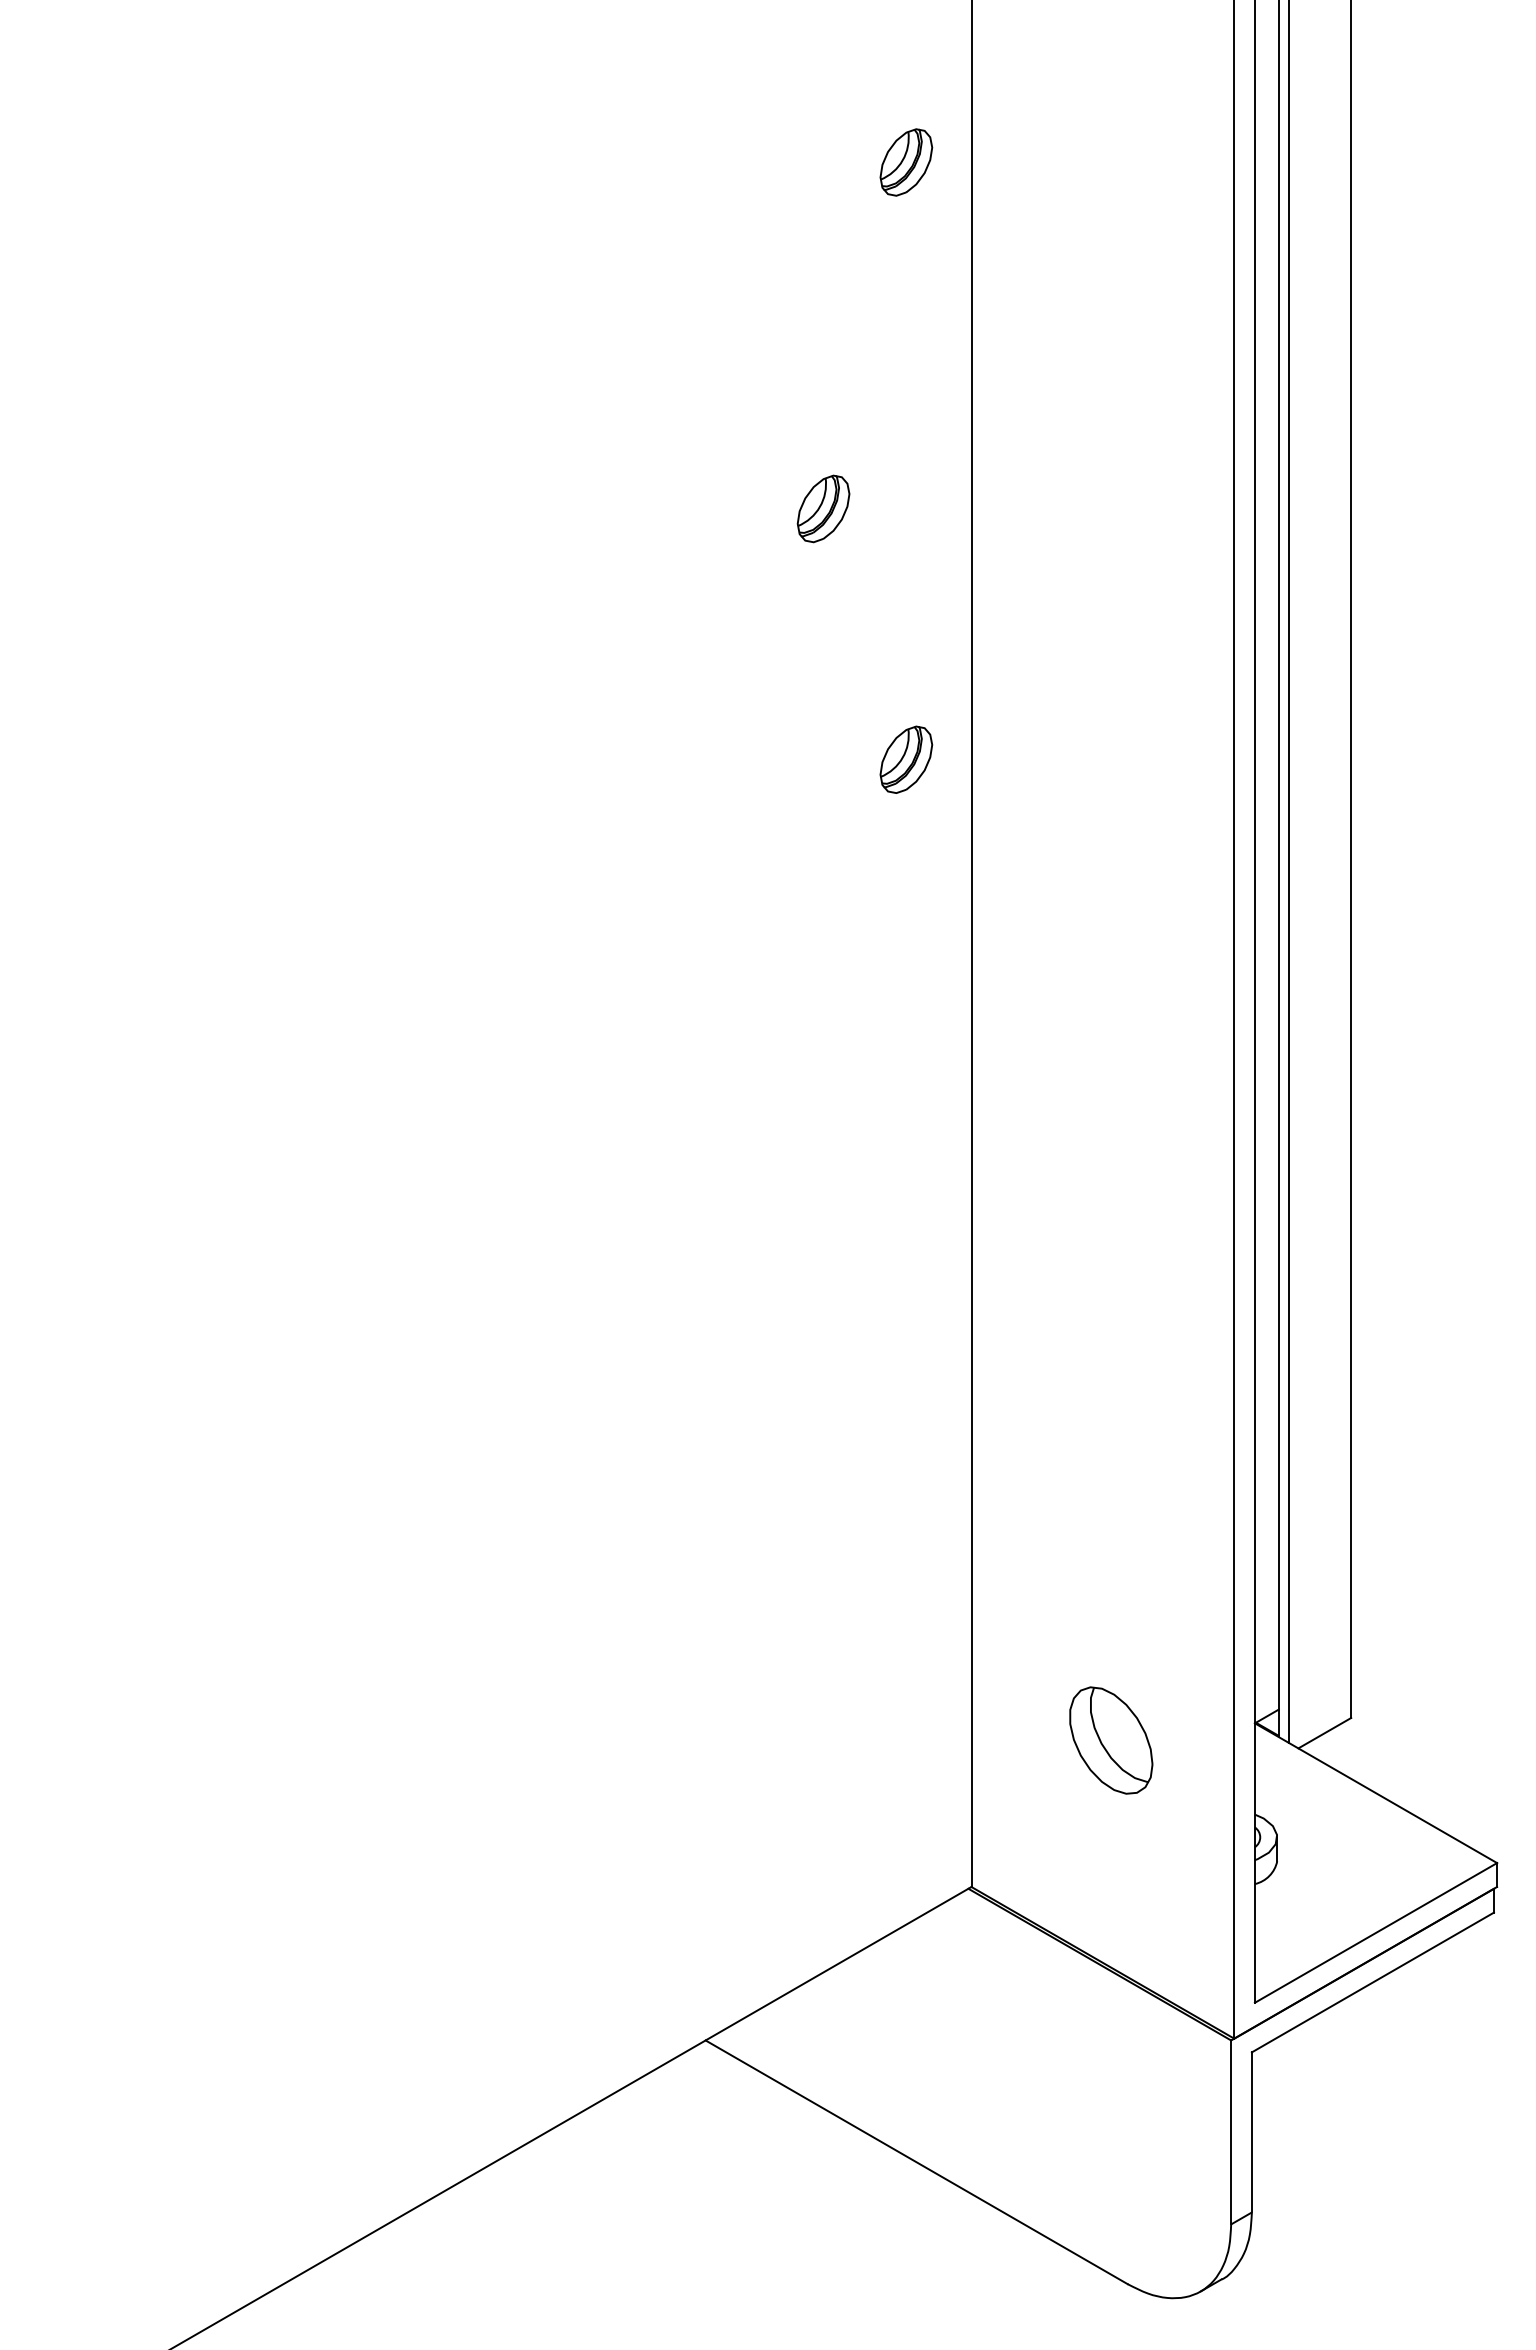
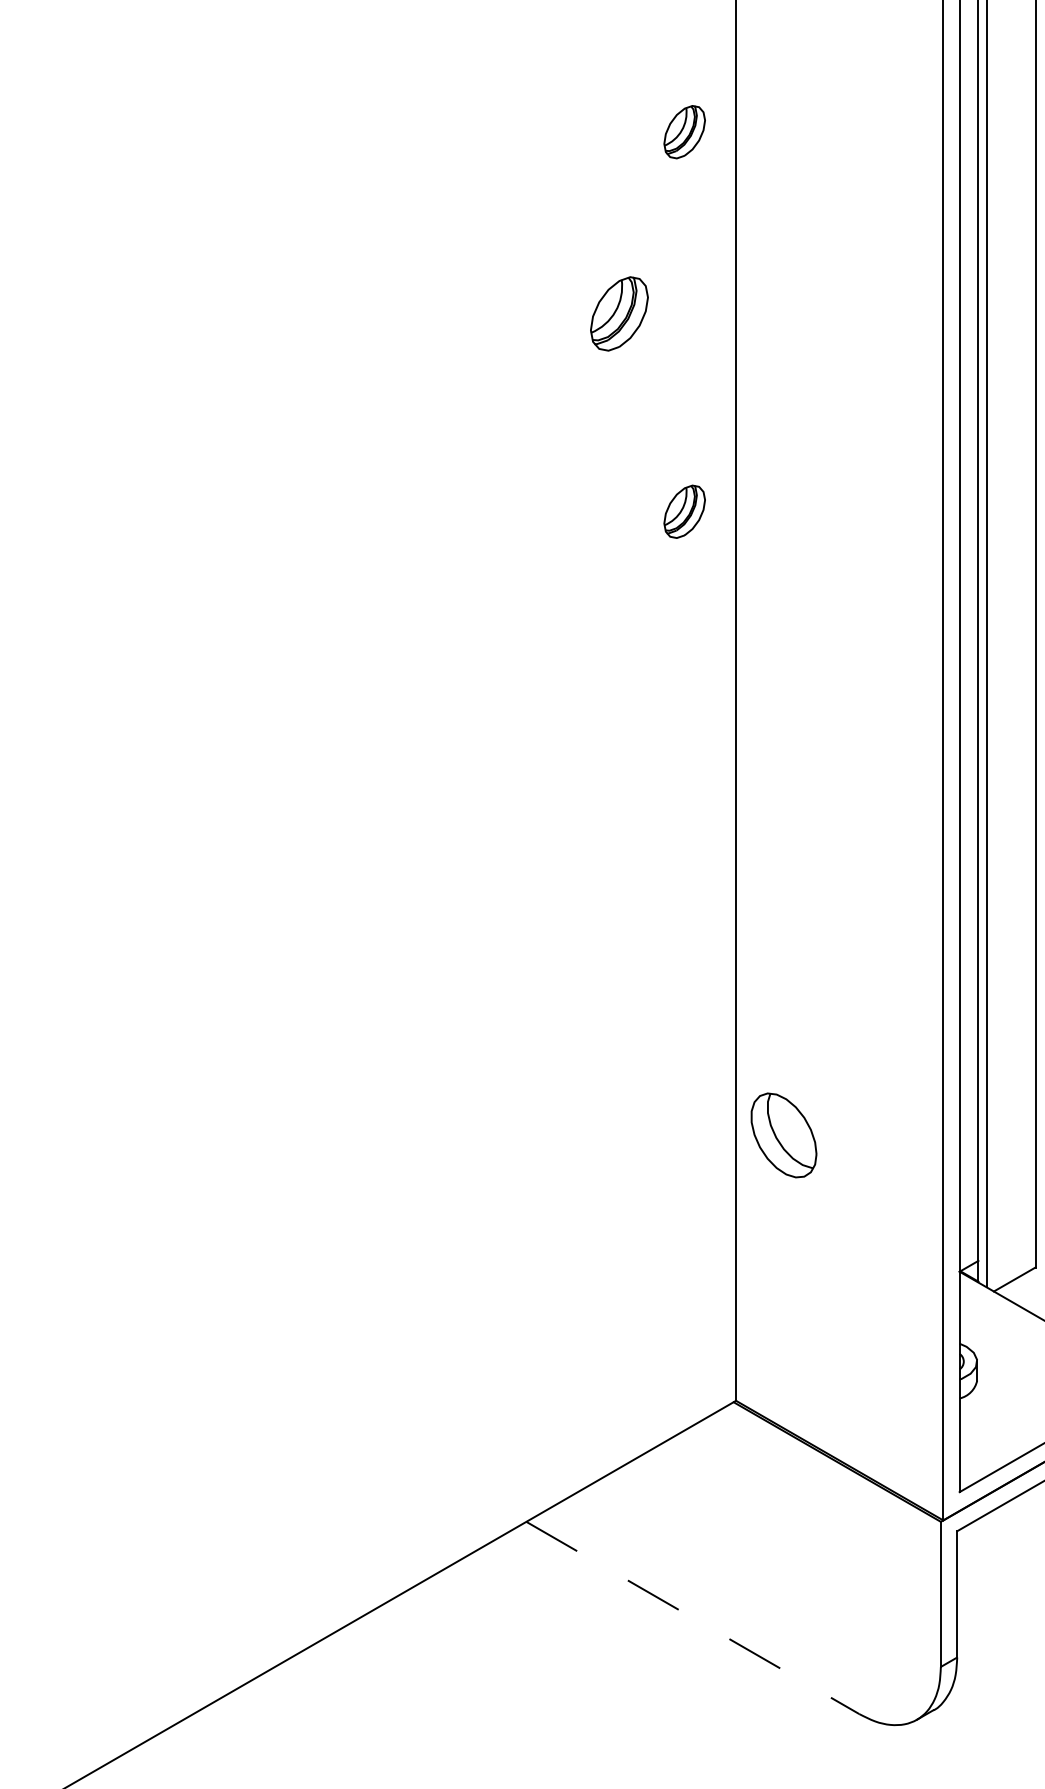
part: (906, 162) -> (684, 132), moved
part: (823, 508) -> (619, 313), size x1.4
part: (1111, 1740) -> (784, 1135), moved
line: (916, 2162) -> (692, 1618), solid -> dashed

